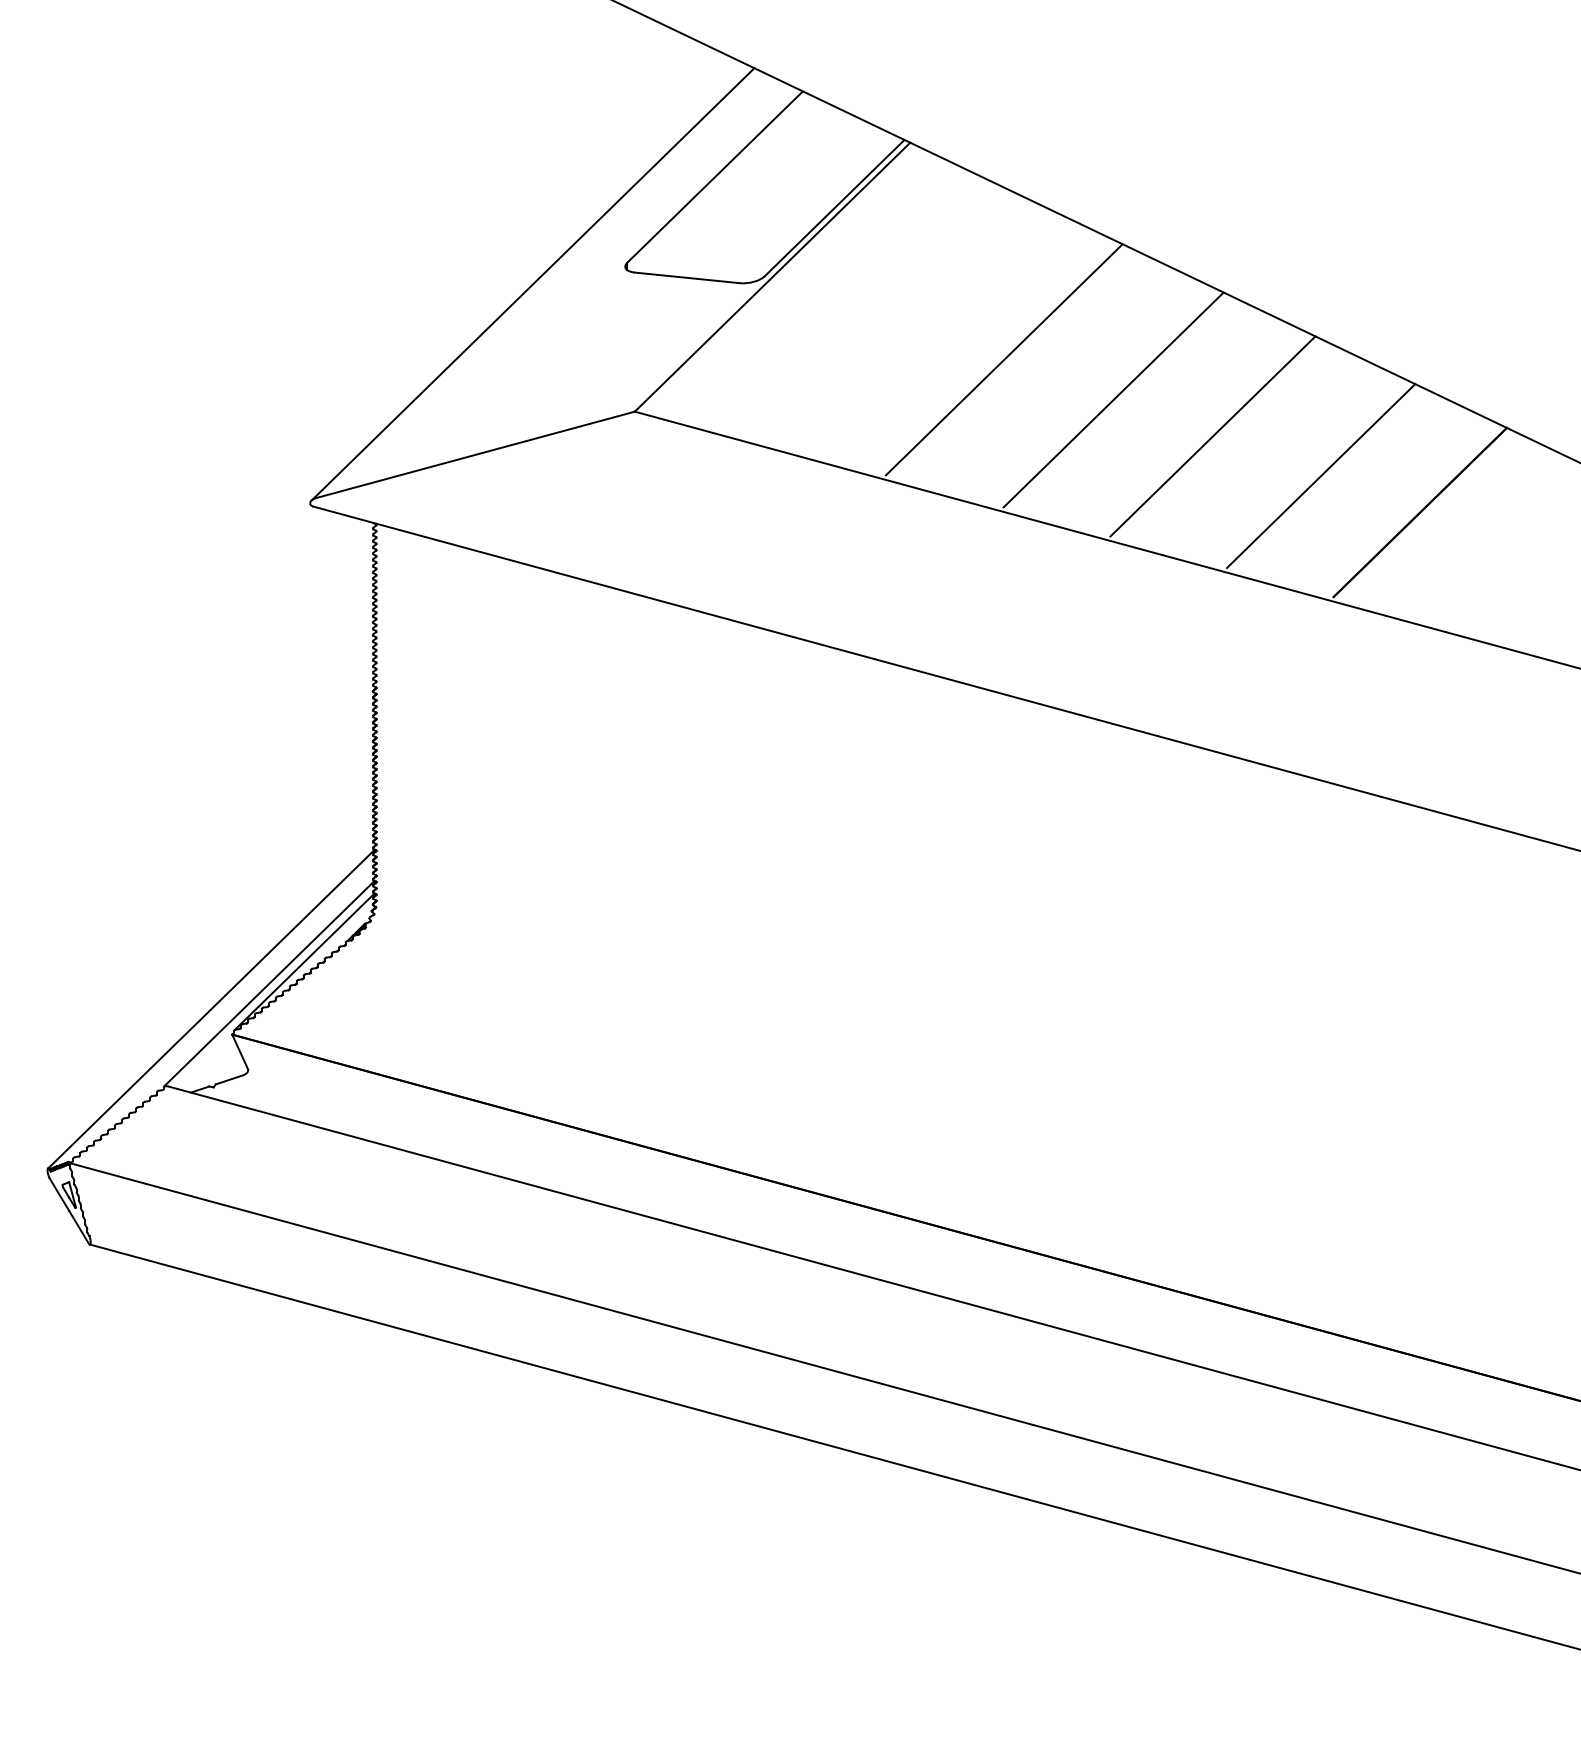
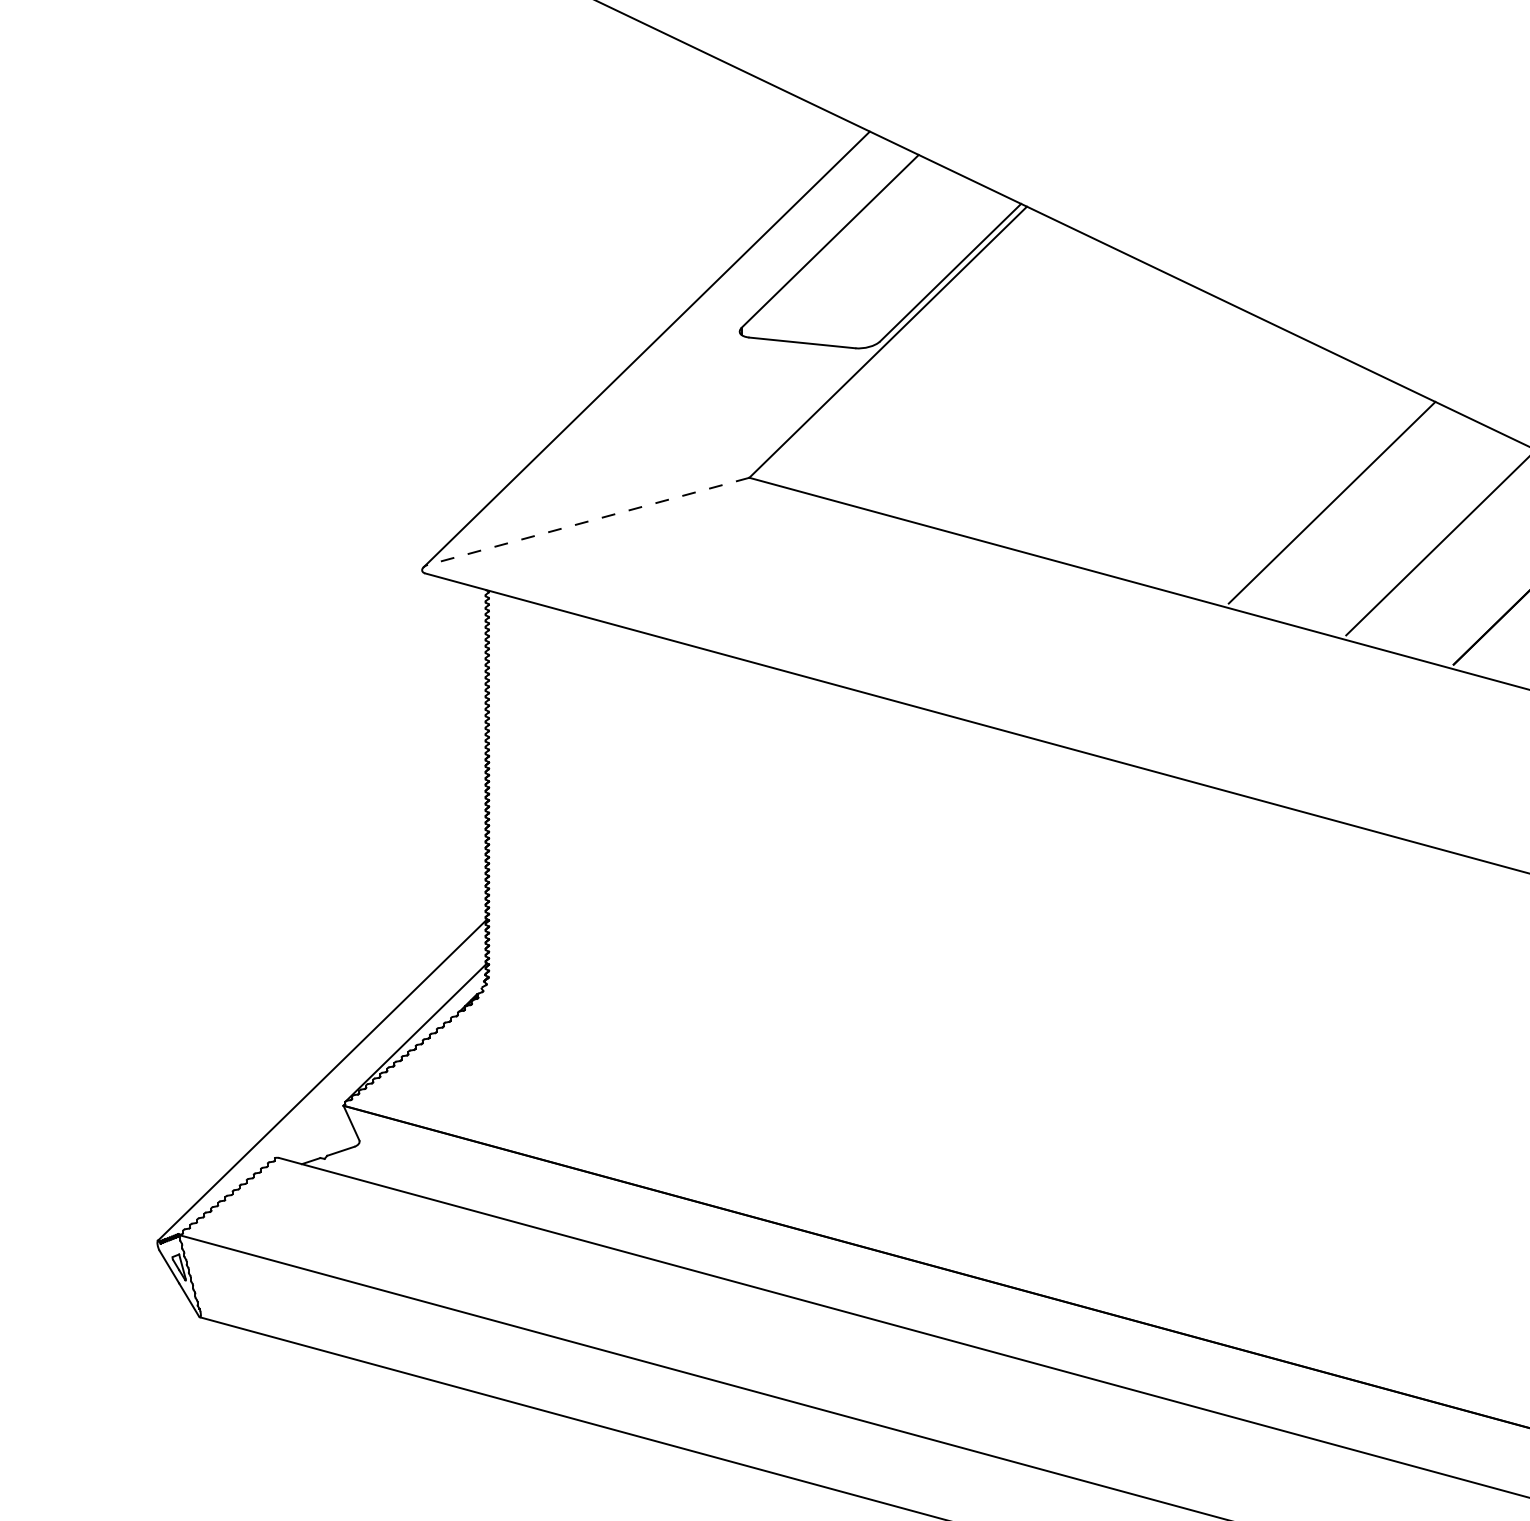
line: (1003, 359) -> (1120, 425), removed
line: (1113, 399) -> (1231, 465), removed
line: (474, 455) -> (587, 521), solid -> dashed
line: (269, 983) -> (381, 1054), removed

